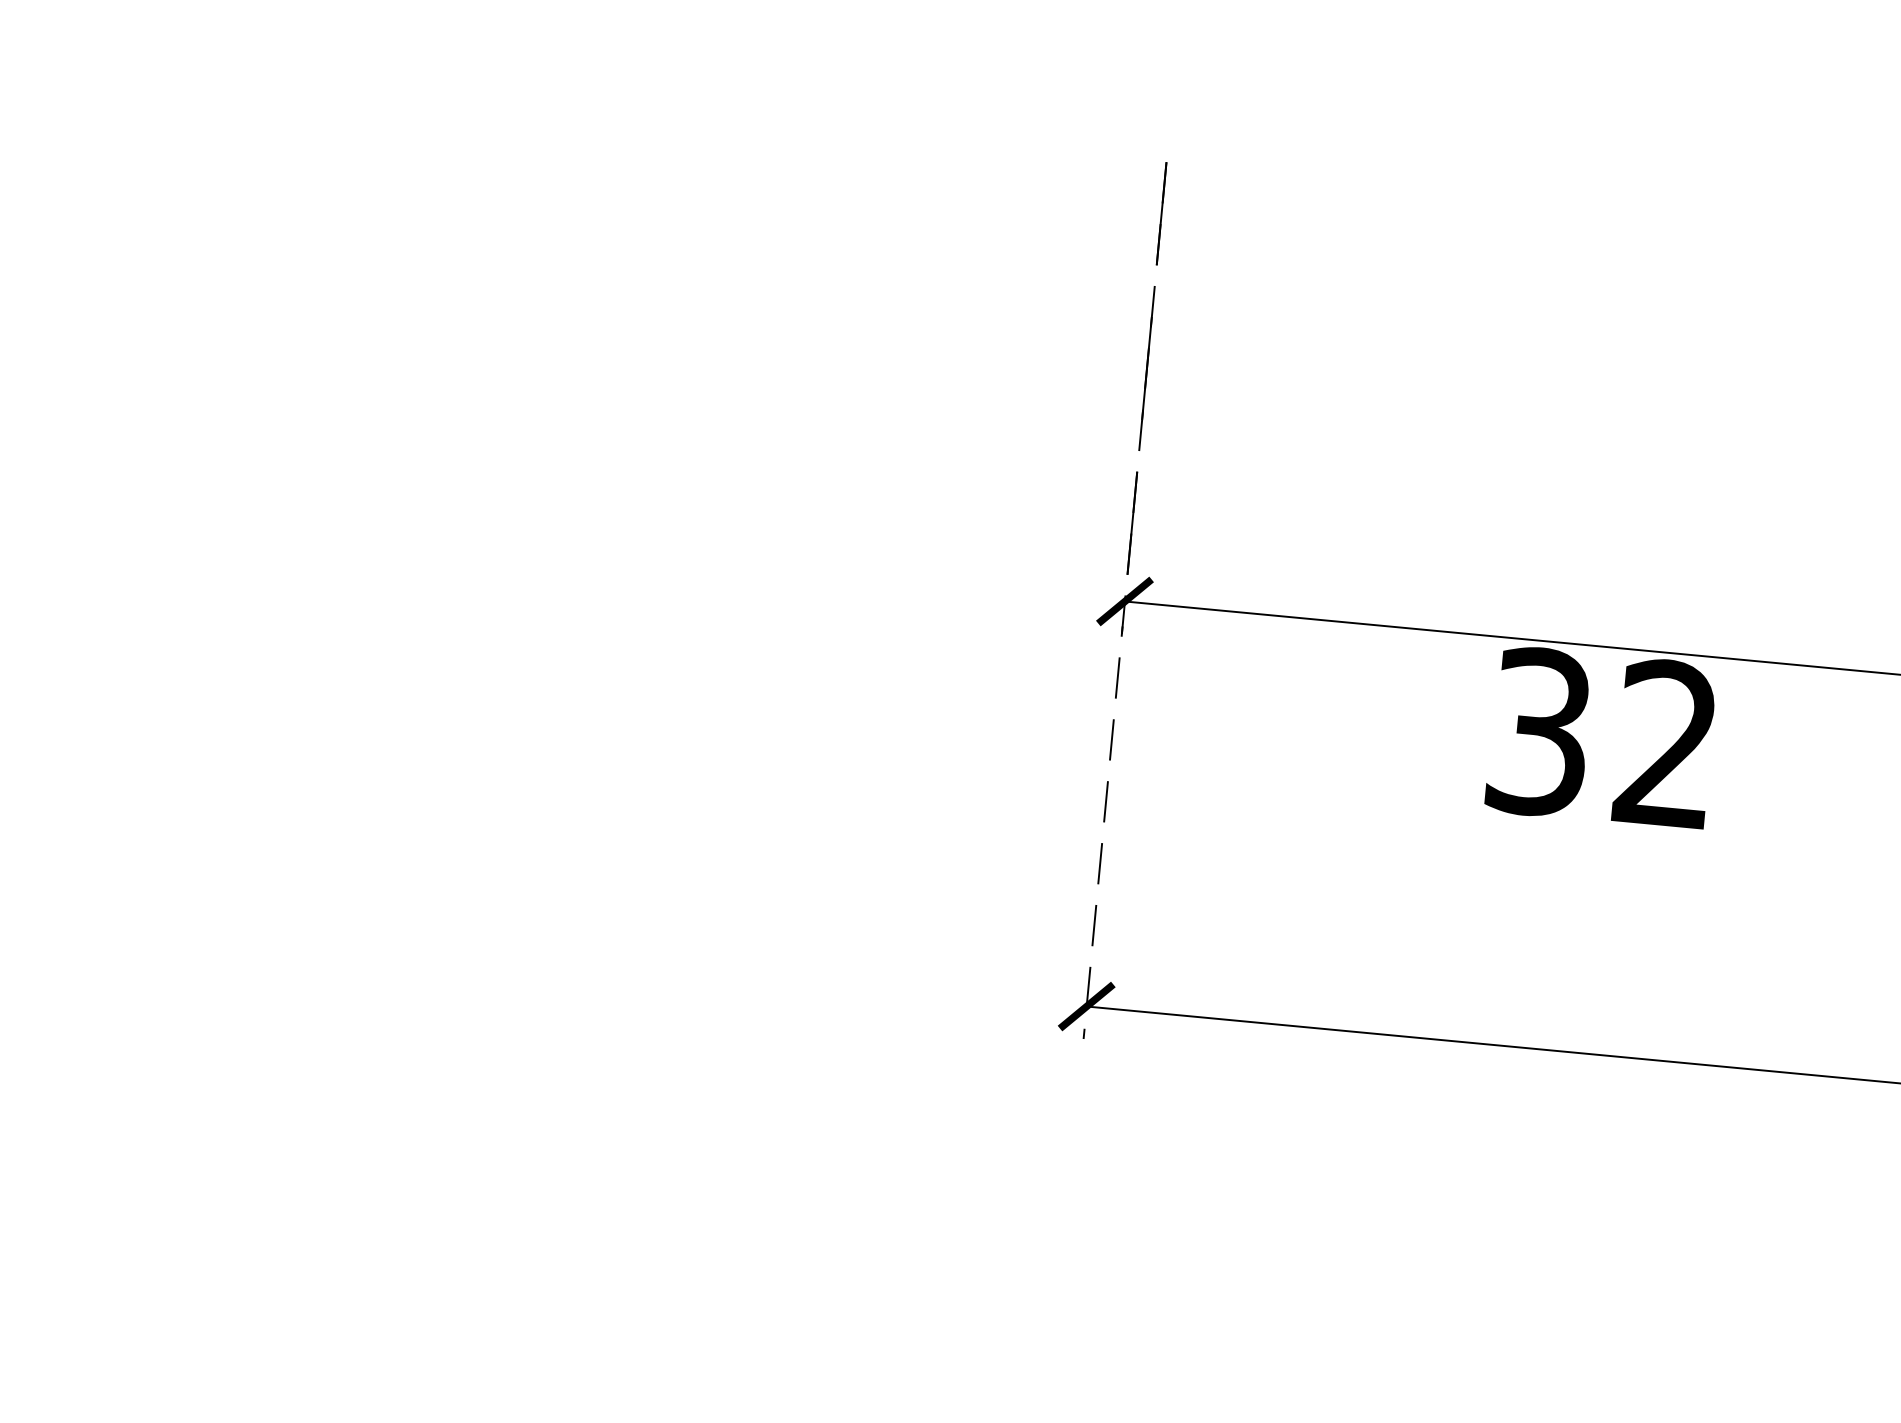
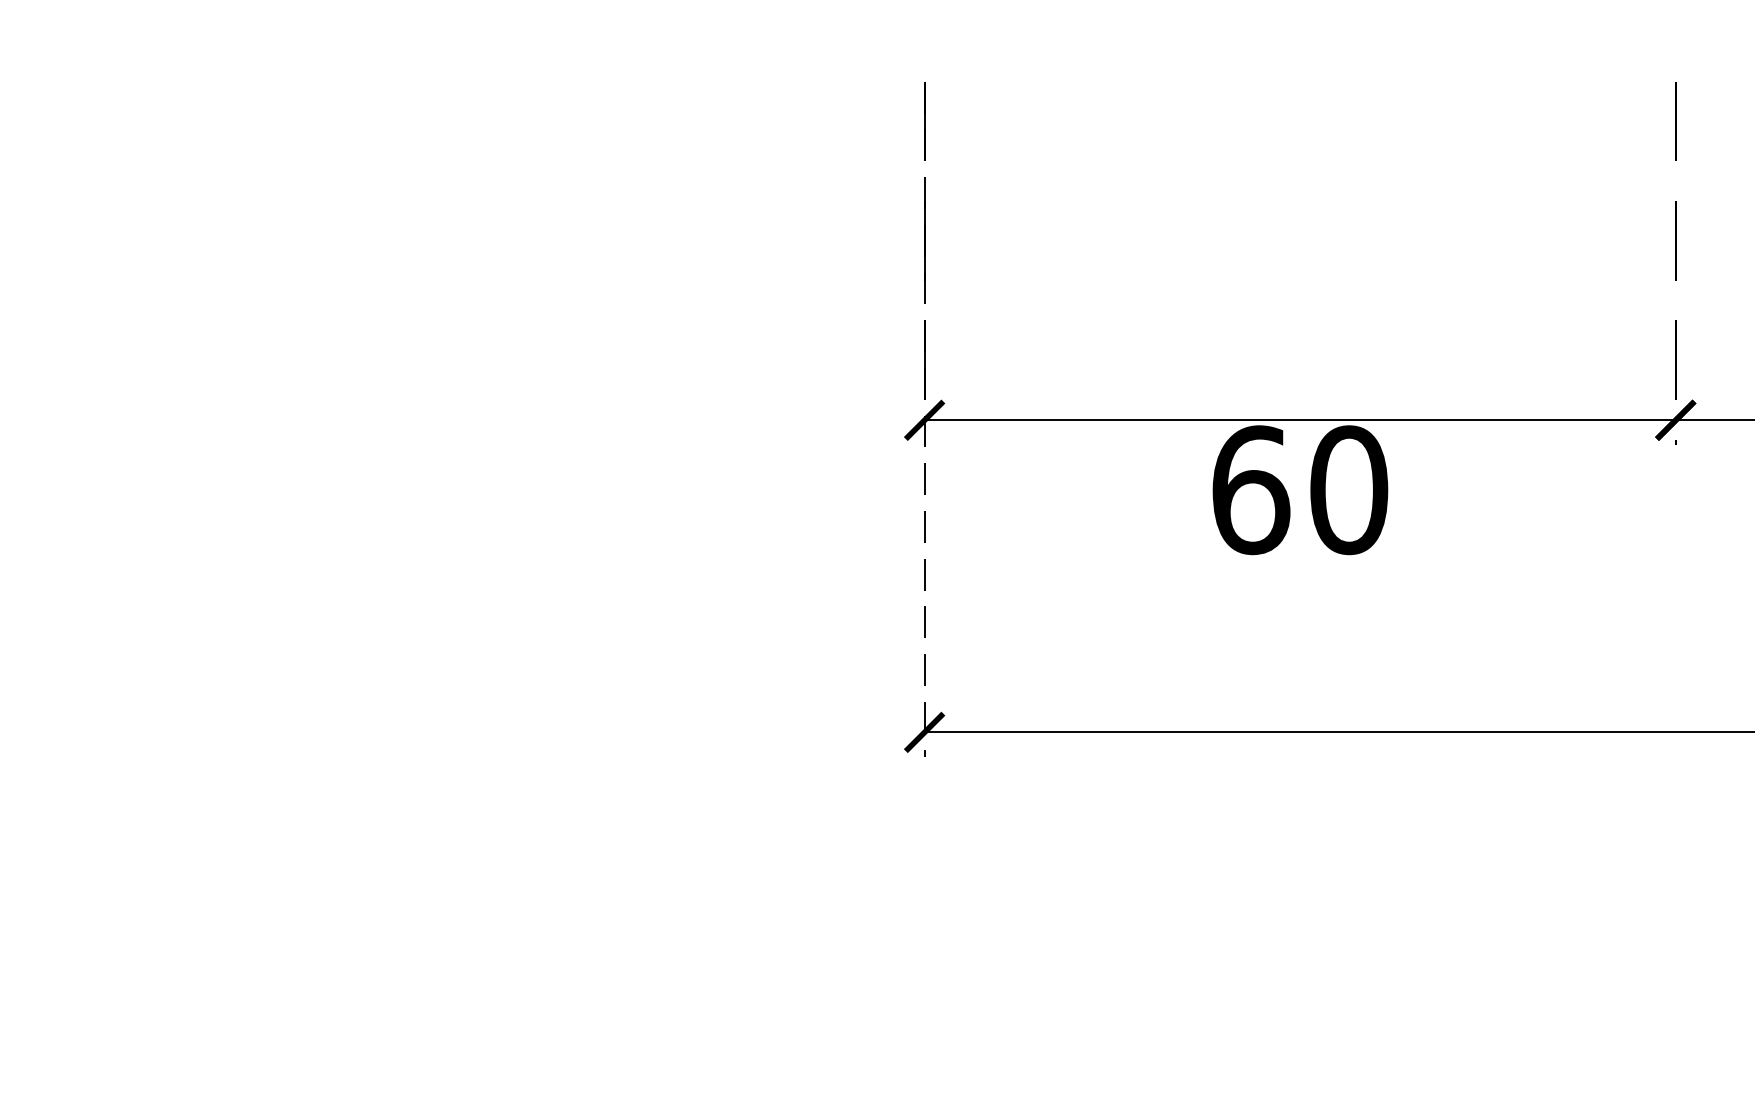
text: (1604, 738) -> (1300, 490), 32 -> 60

